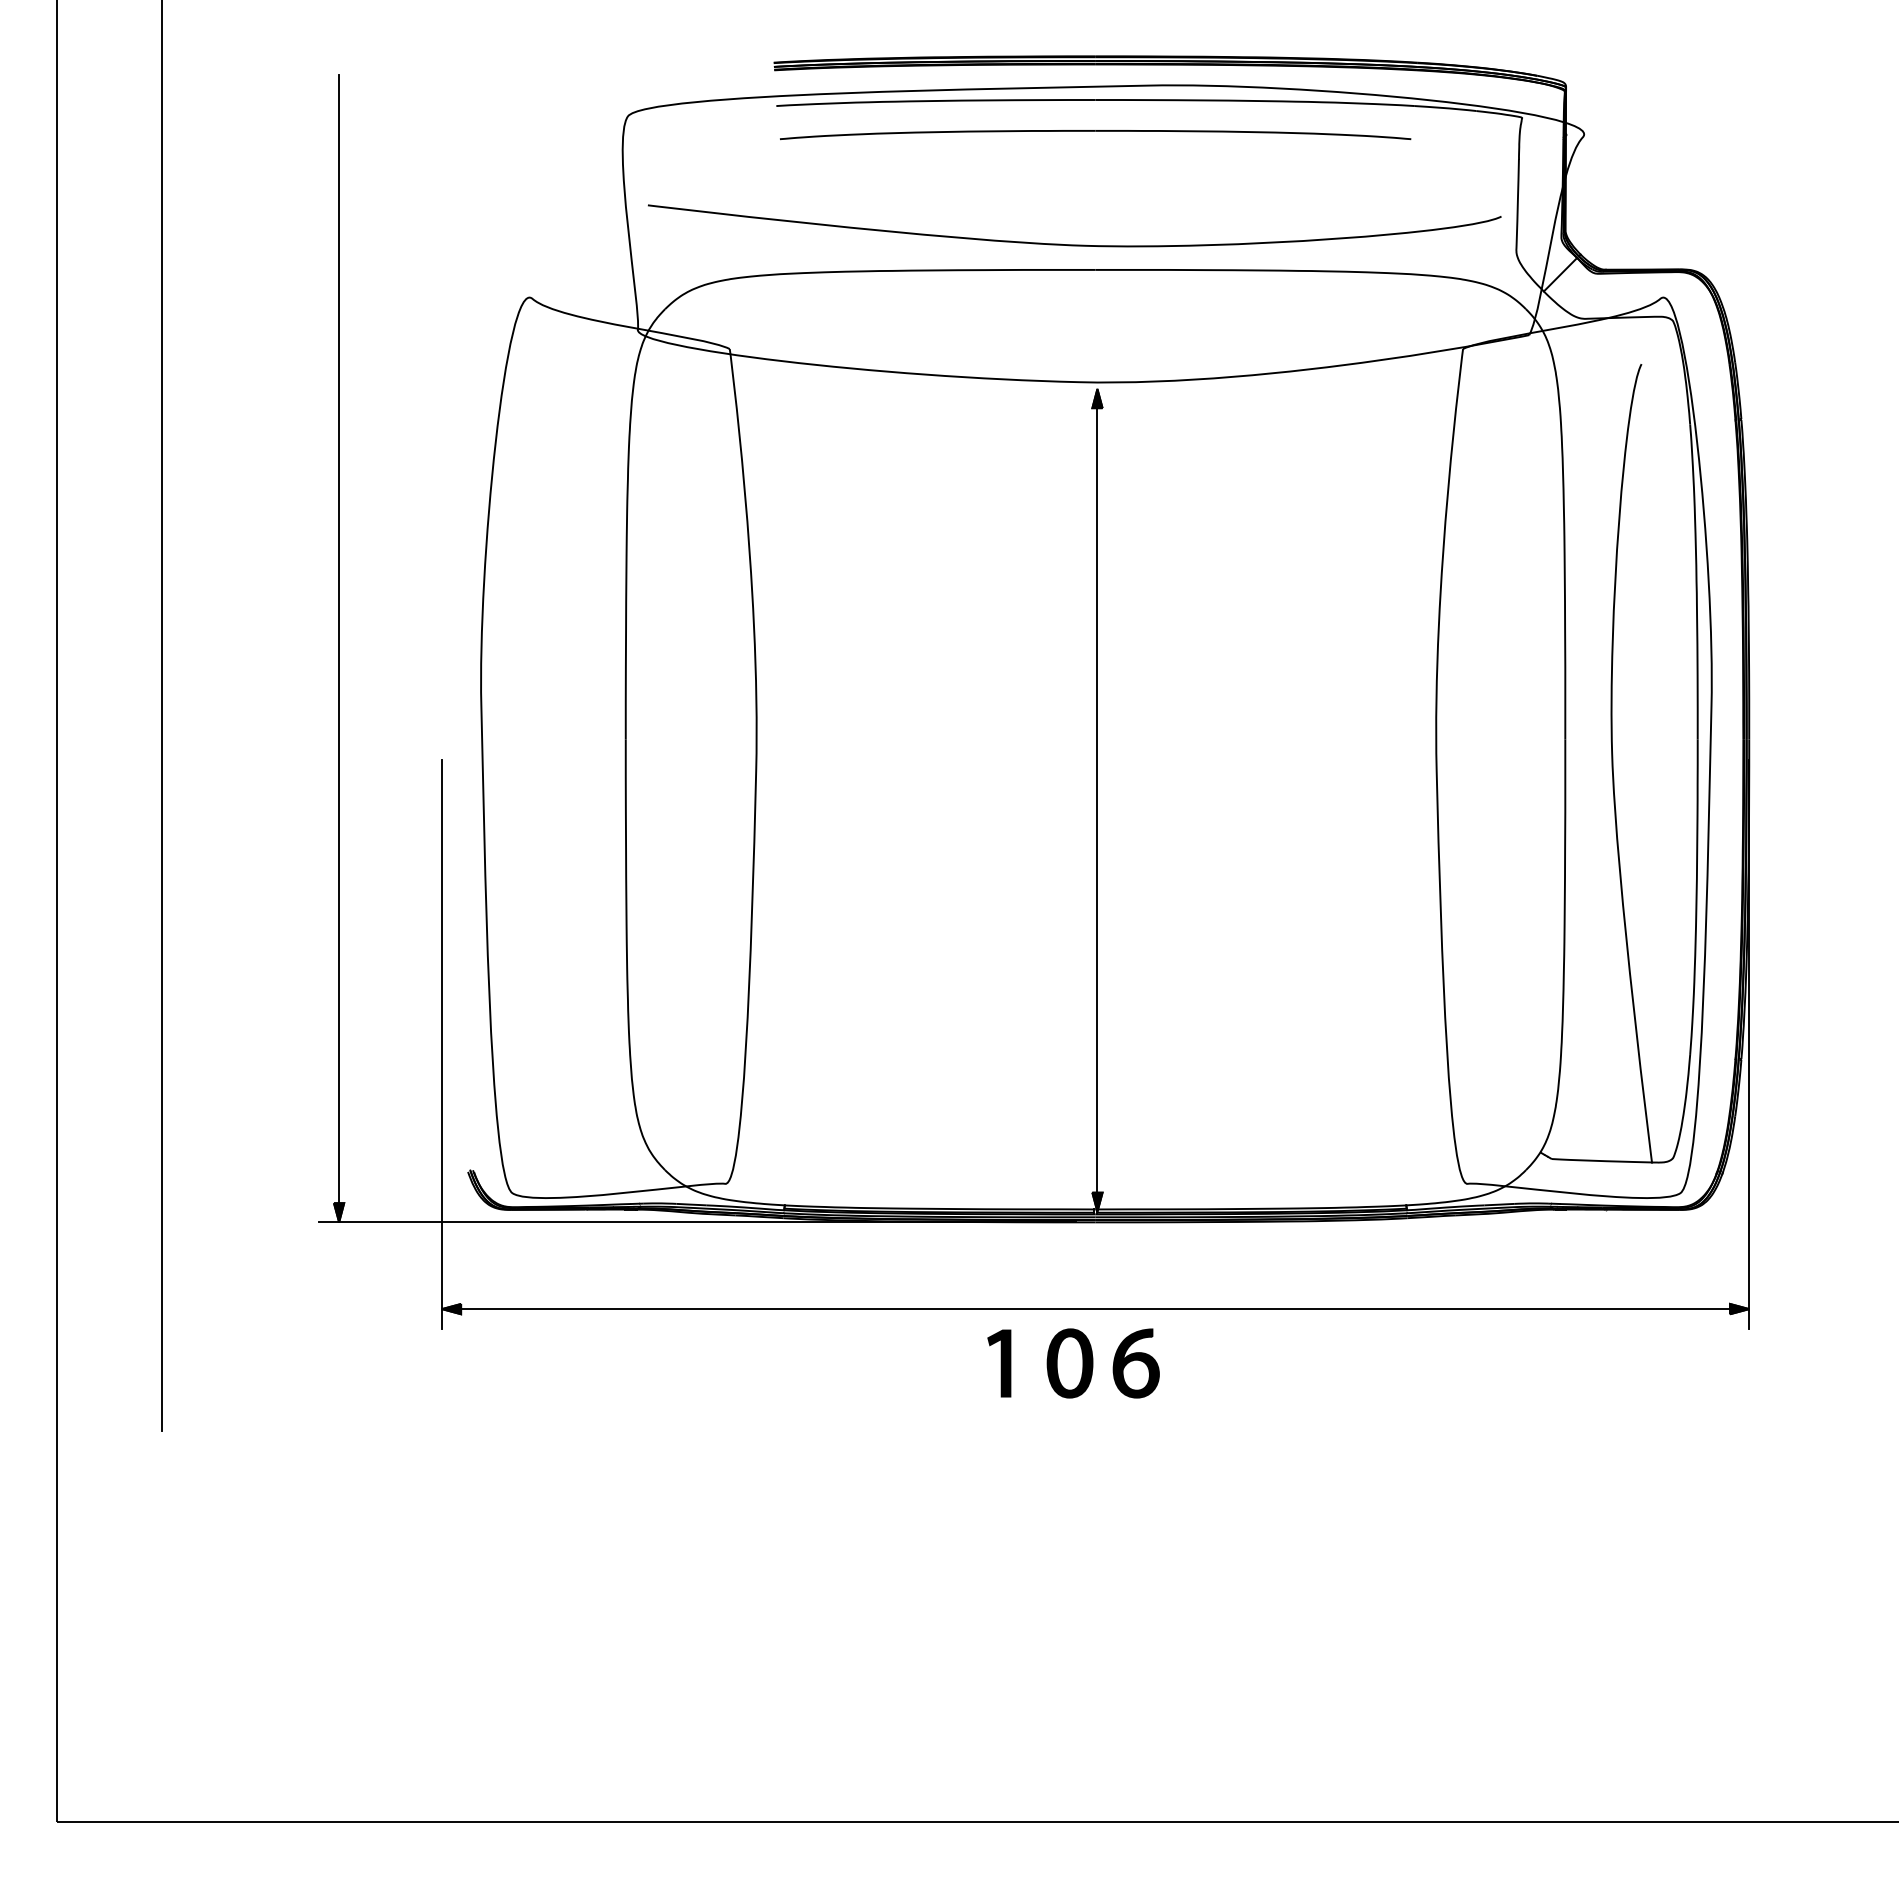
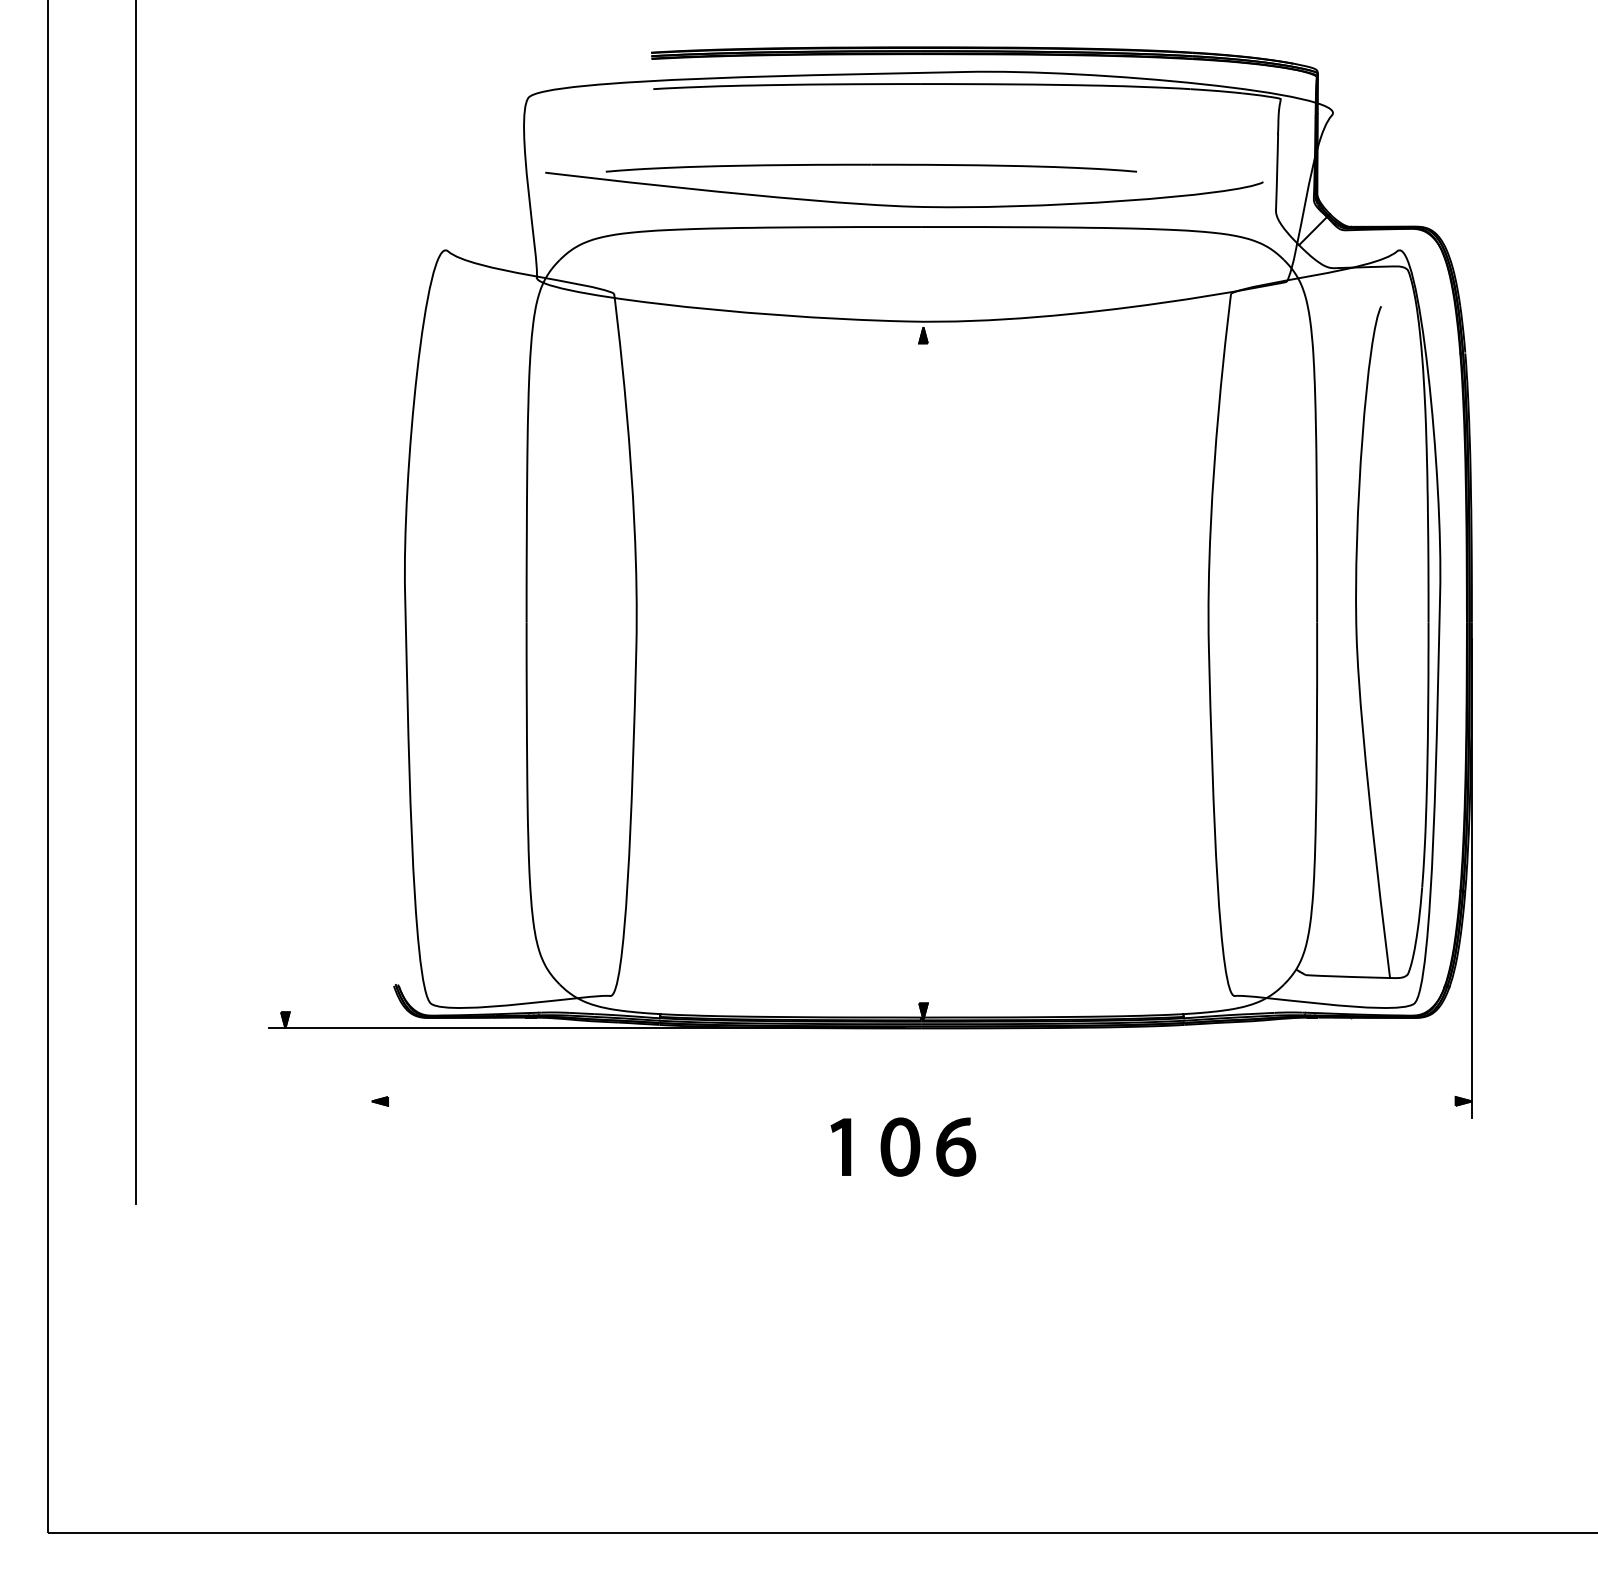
part: (1095, 135) -> (871, 168), moved
line: (339, 639) -> (285, 538), removed
line: (1097, 800) -> (923, 673), removed
line: (441, 1043) -> (371, 877), removed
line: (1095, 1309) -> (921, 1101), removed

